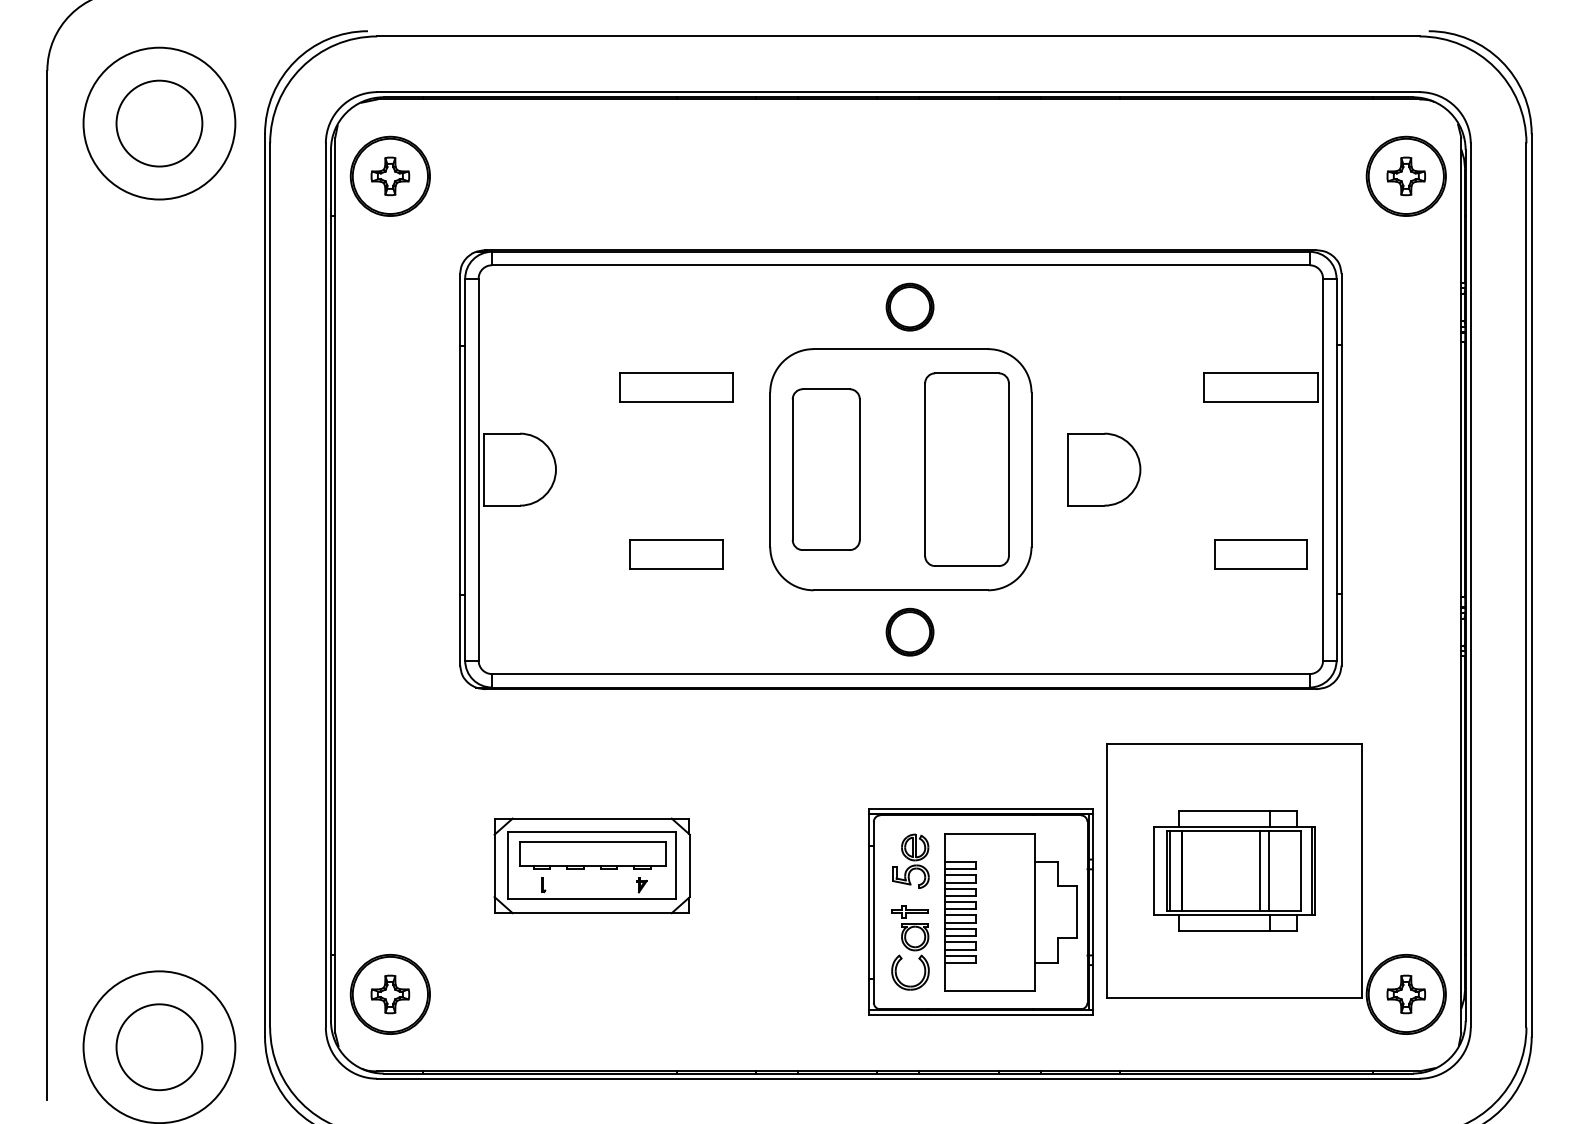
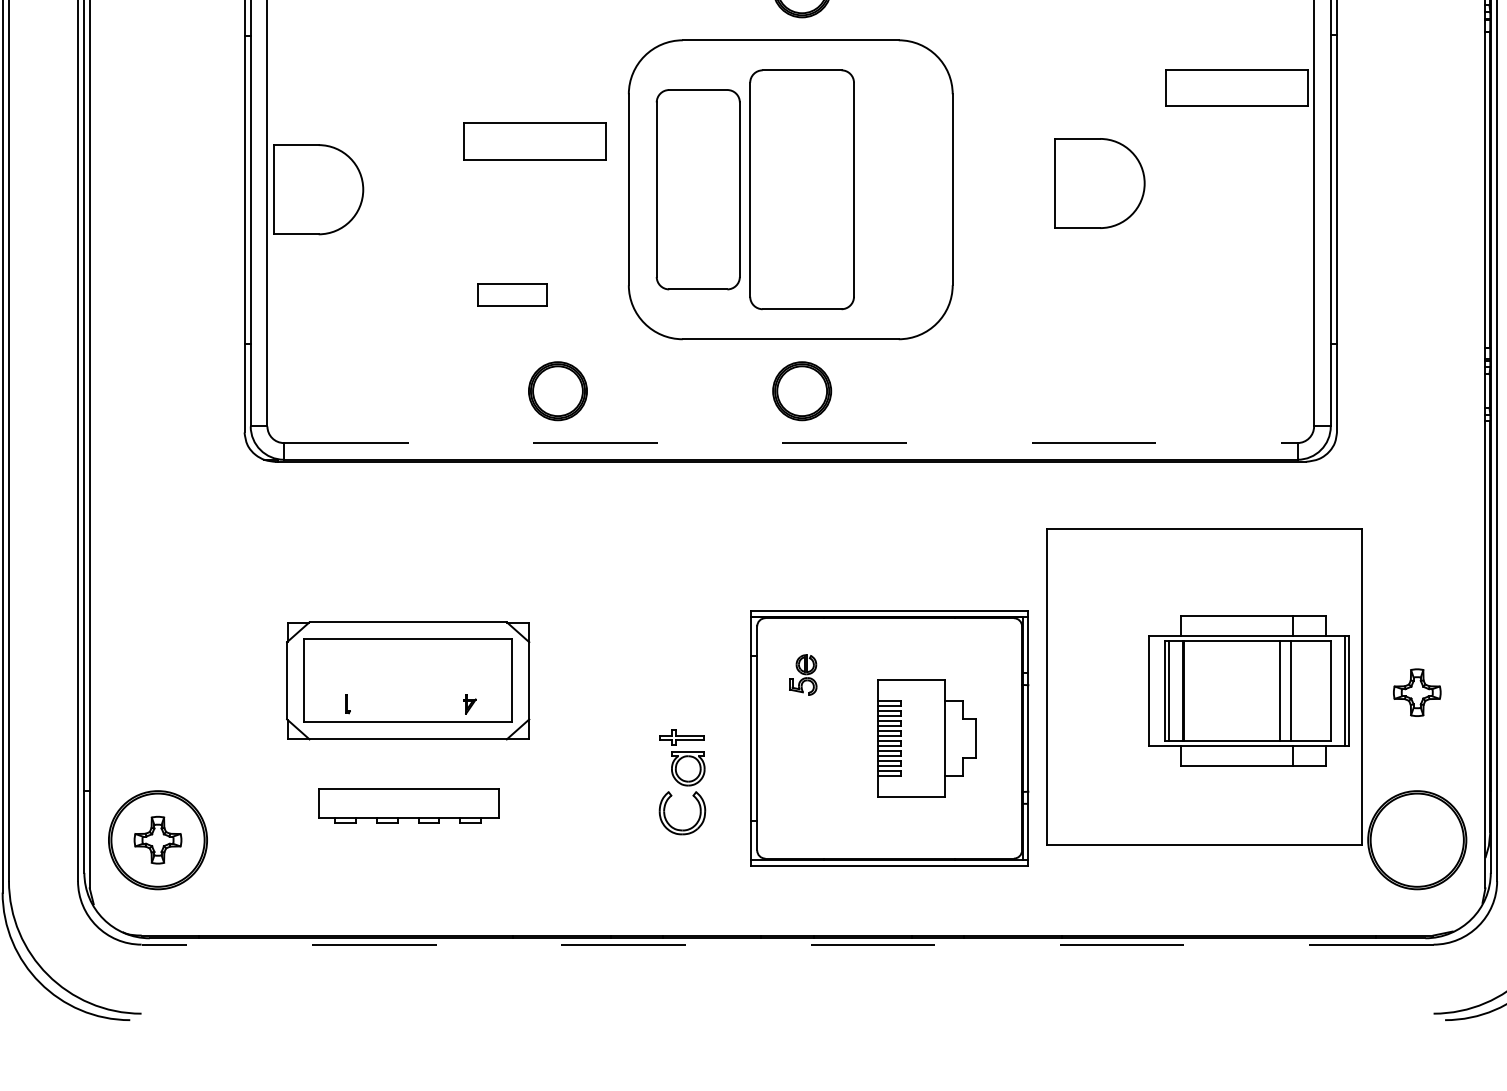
part: (676, 387) -> (534, 141), moved
part: (966, 469) -> (801, 189), moved
part: (1104, 469) -> (1100, 183), moved
part: (676, 554) -> (512, 294), size x0.6
part: (1260, 554) -> (1236, 294), removed
part: (712, 631) -> (557, 390), added
line: (900, 674) -> (790, 443), solid -> dashed
part: (592, 855) -> (408, 805), moved
part: (910, 860) -> (802, 674), size x0.6
part: (1234, 870) -> (1248, 690), moved
part: (1010, 912) -> (926, 738), size x0.6
part: (910, 947) -> (682, 781), moved
part: (1405, 994) -> (1416, 692), moved
line: (897, 1078) -> (786, 944), solid -> dashed

